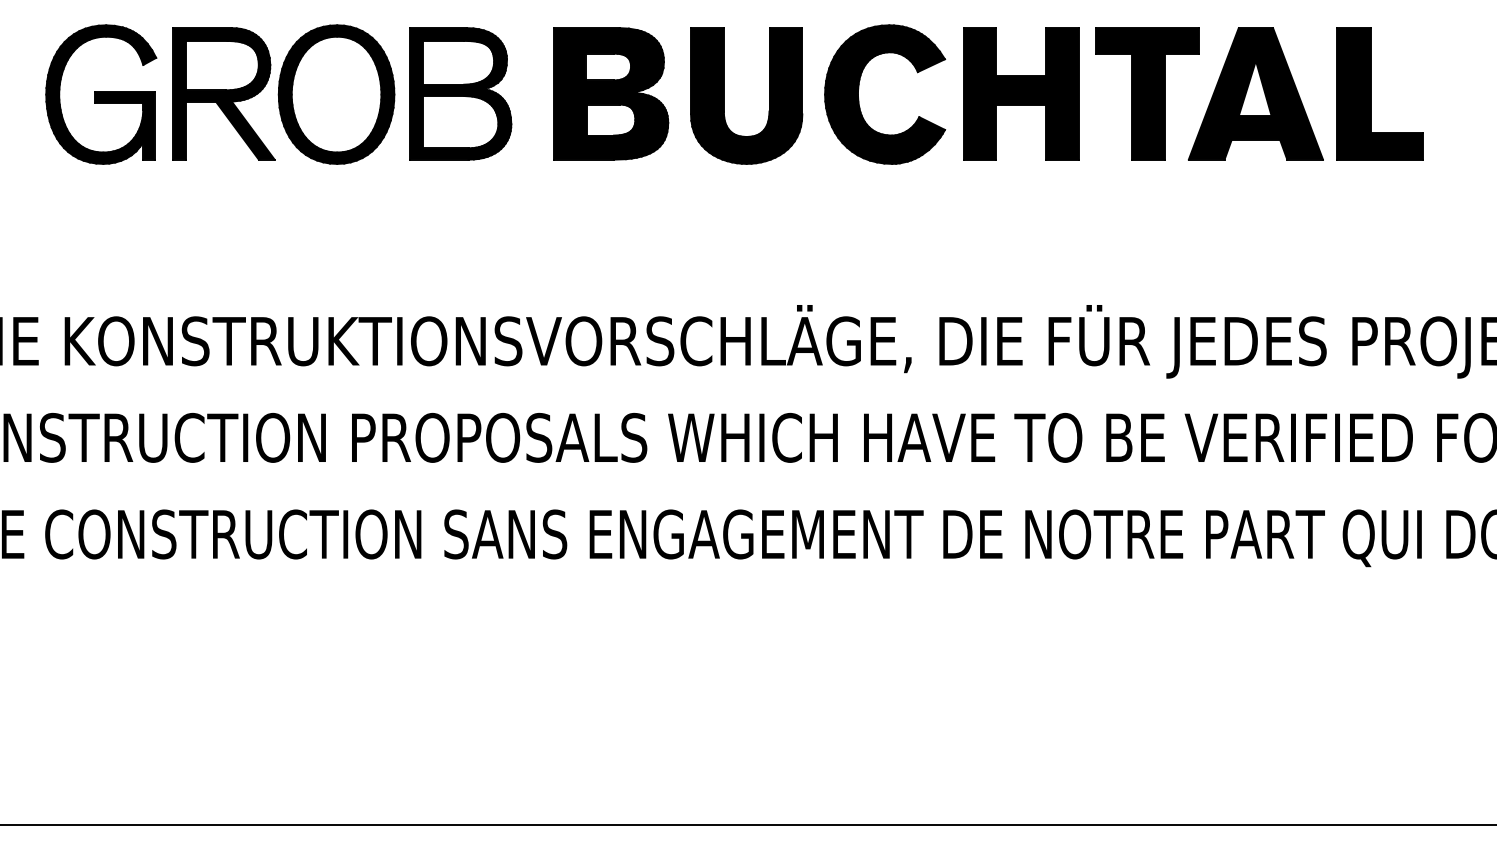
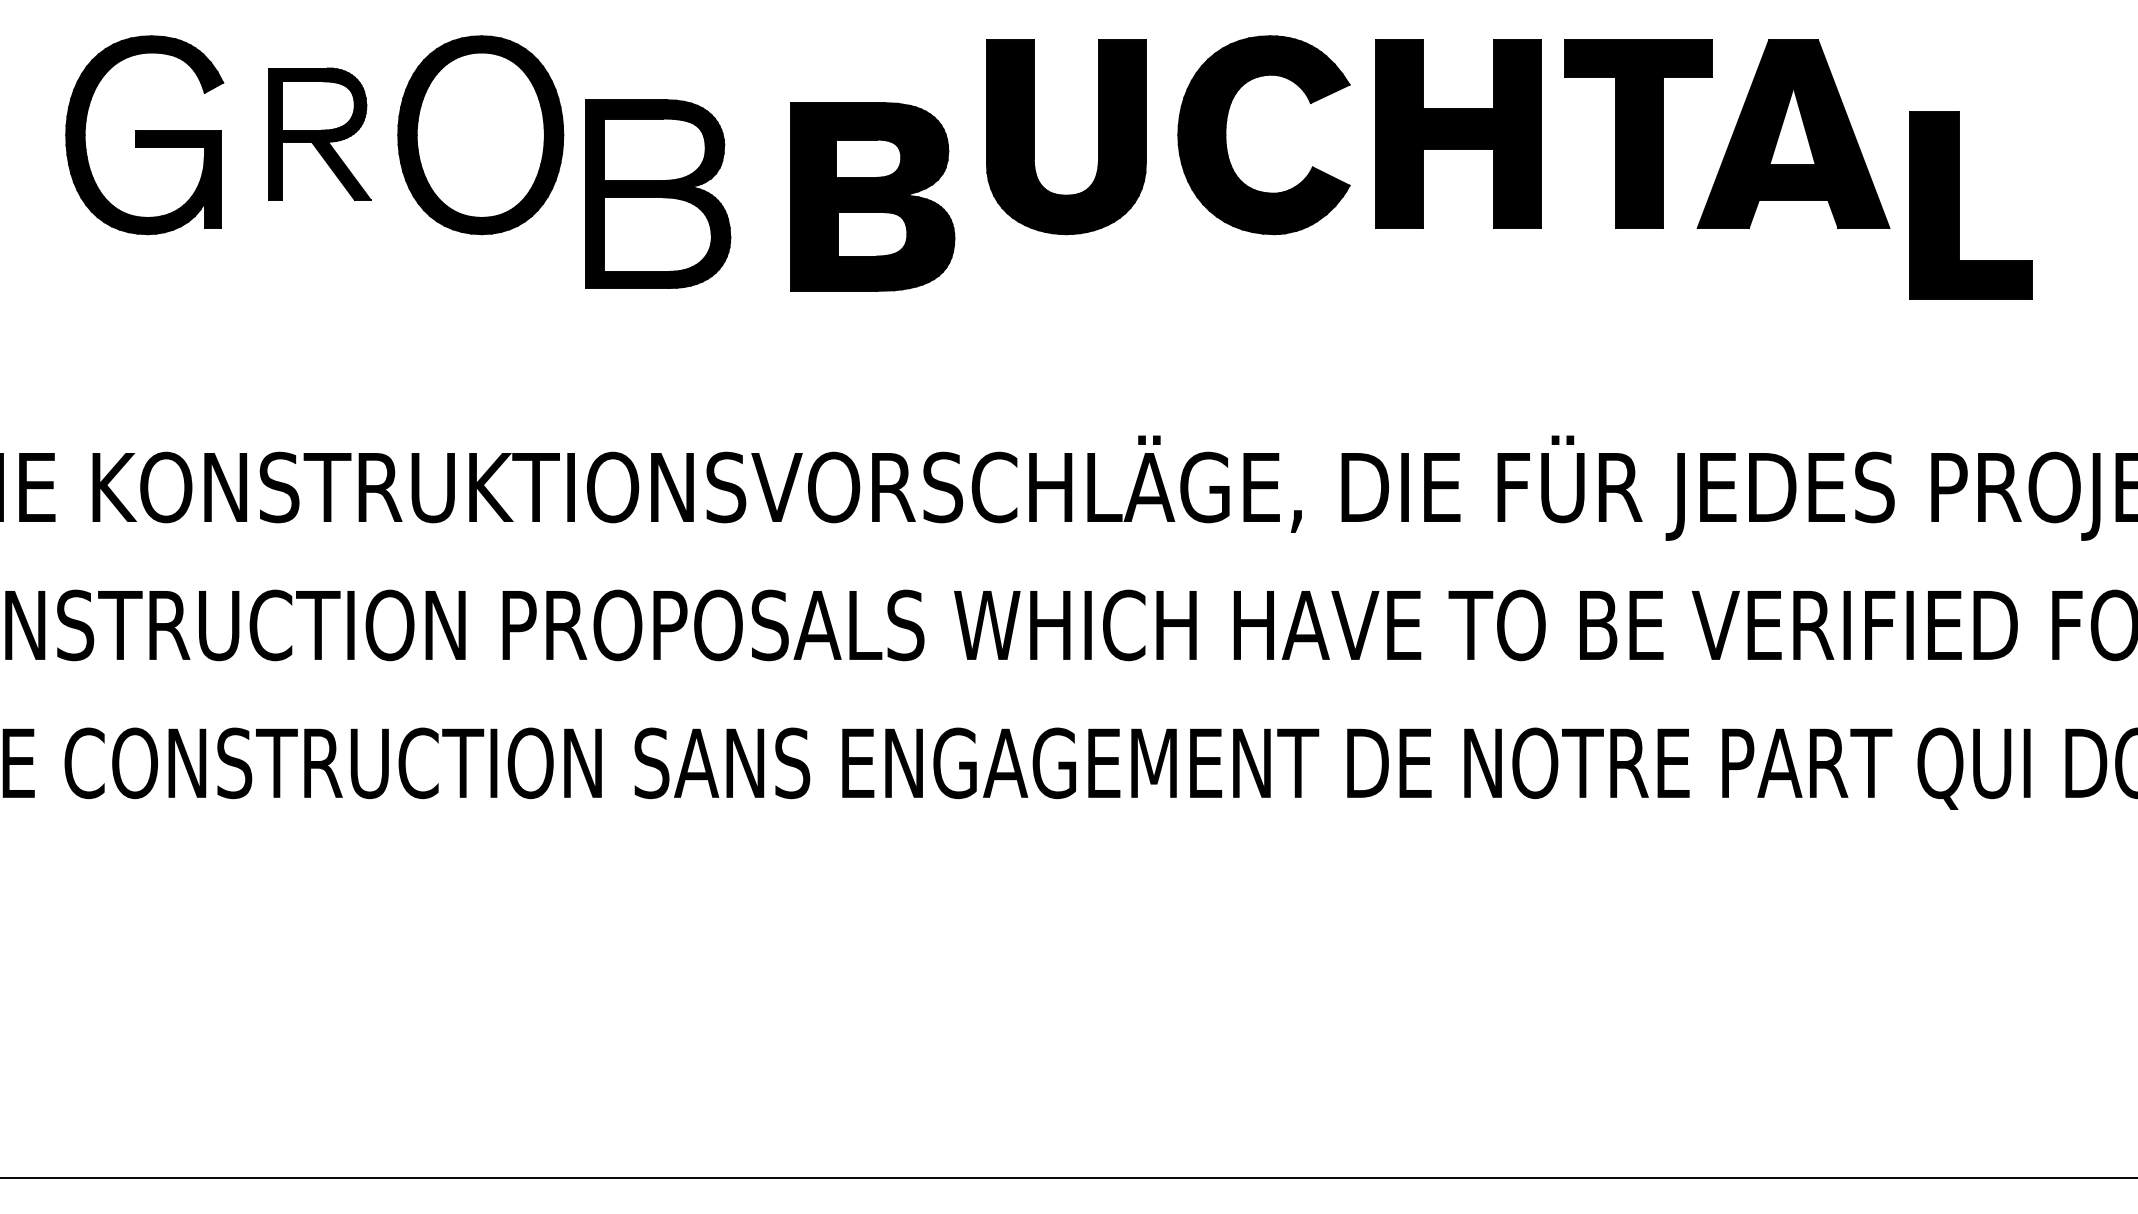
part: (223, 93) -> (319, 133), size x0.7
part: (460, 93) -> (657, 193), moved
part: (611, 93) -> (873, 196), moved
part: (1371, 93) -> (1958, 205), moved

